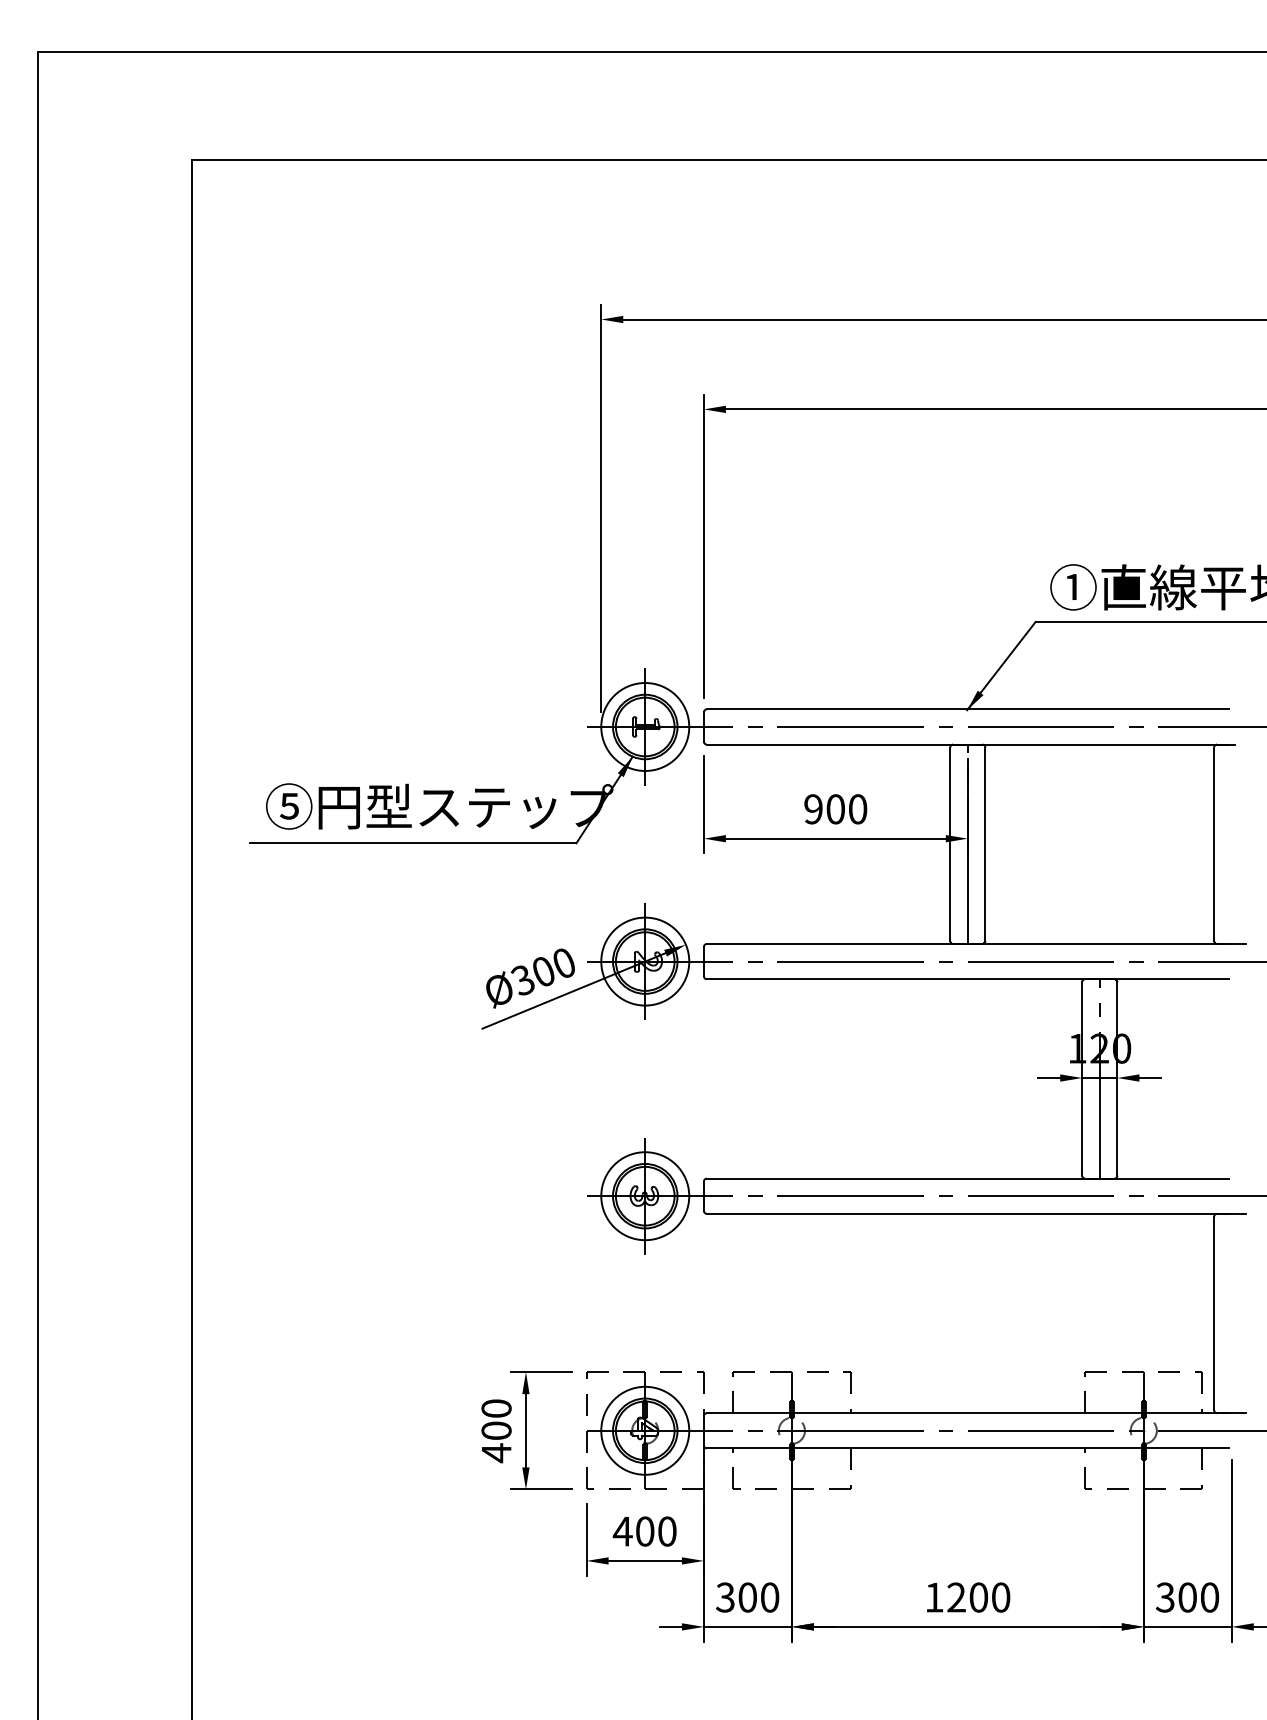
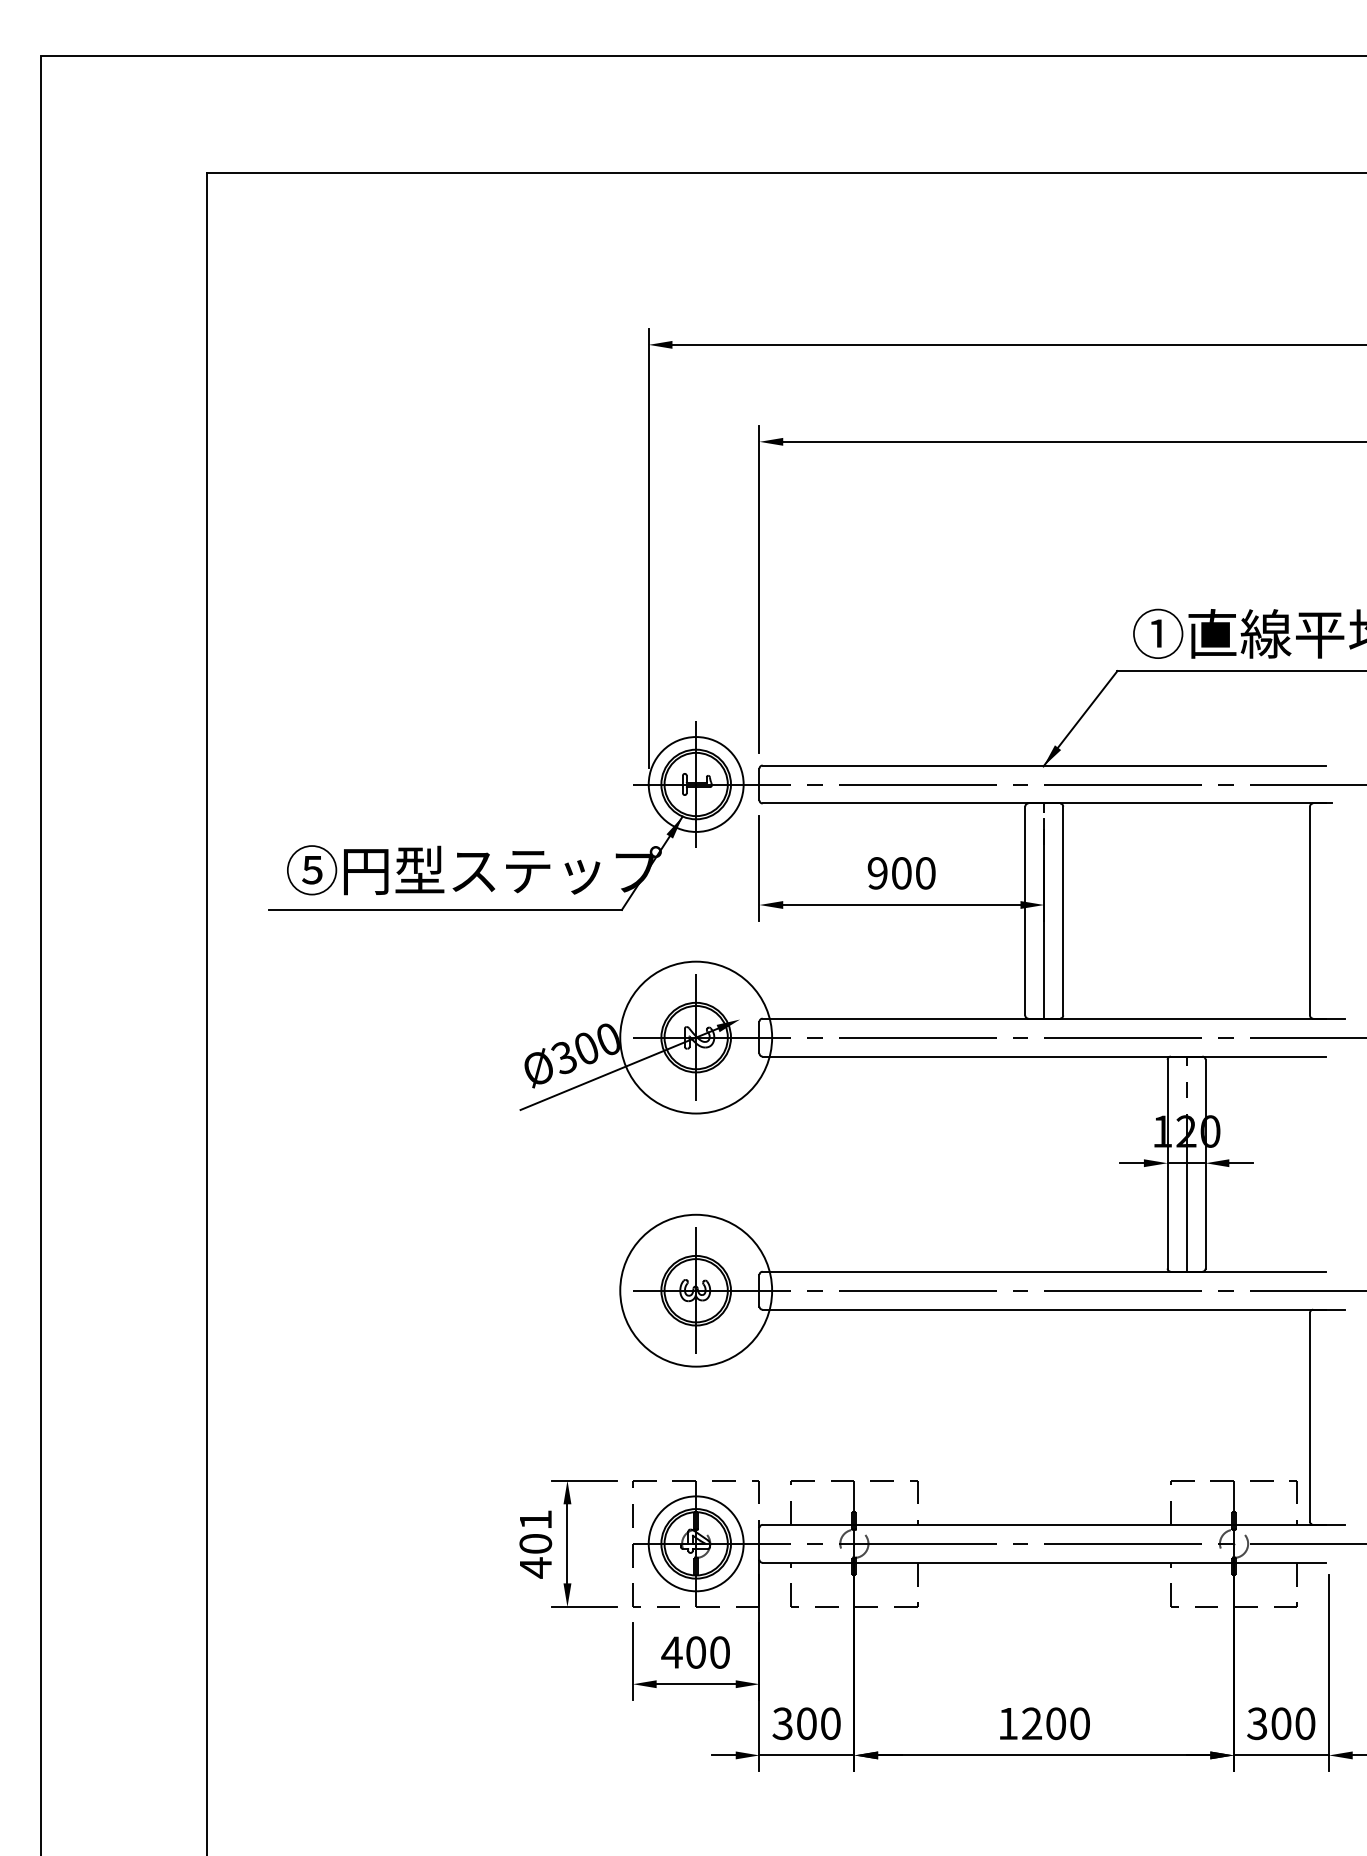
circle: (645, 961) -> (696, 1037), size x1.6
circle: (645, 1196) -> (696, 1291), size x1.6
text: (496, 1408) -> (535, 1519), 400 -> 401

